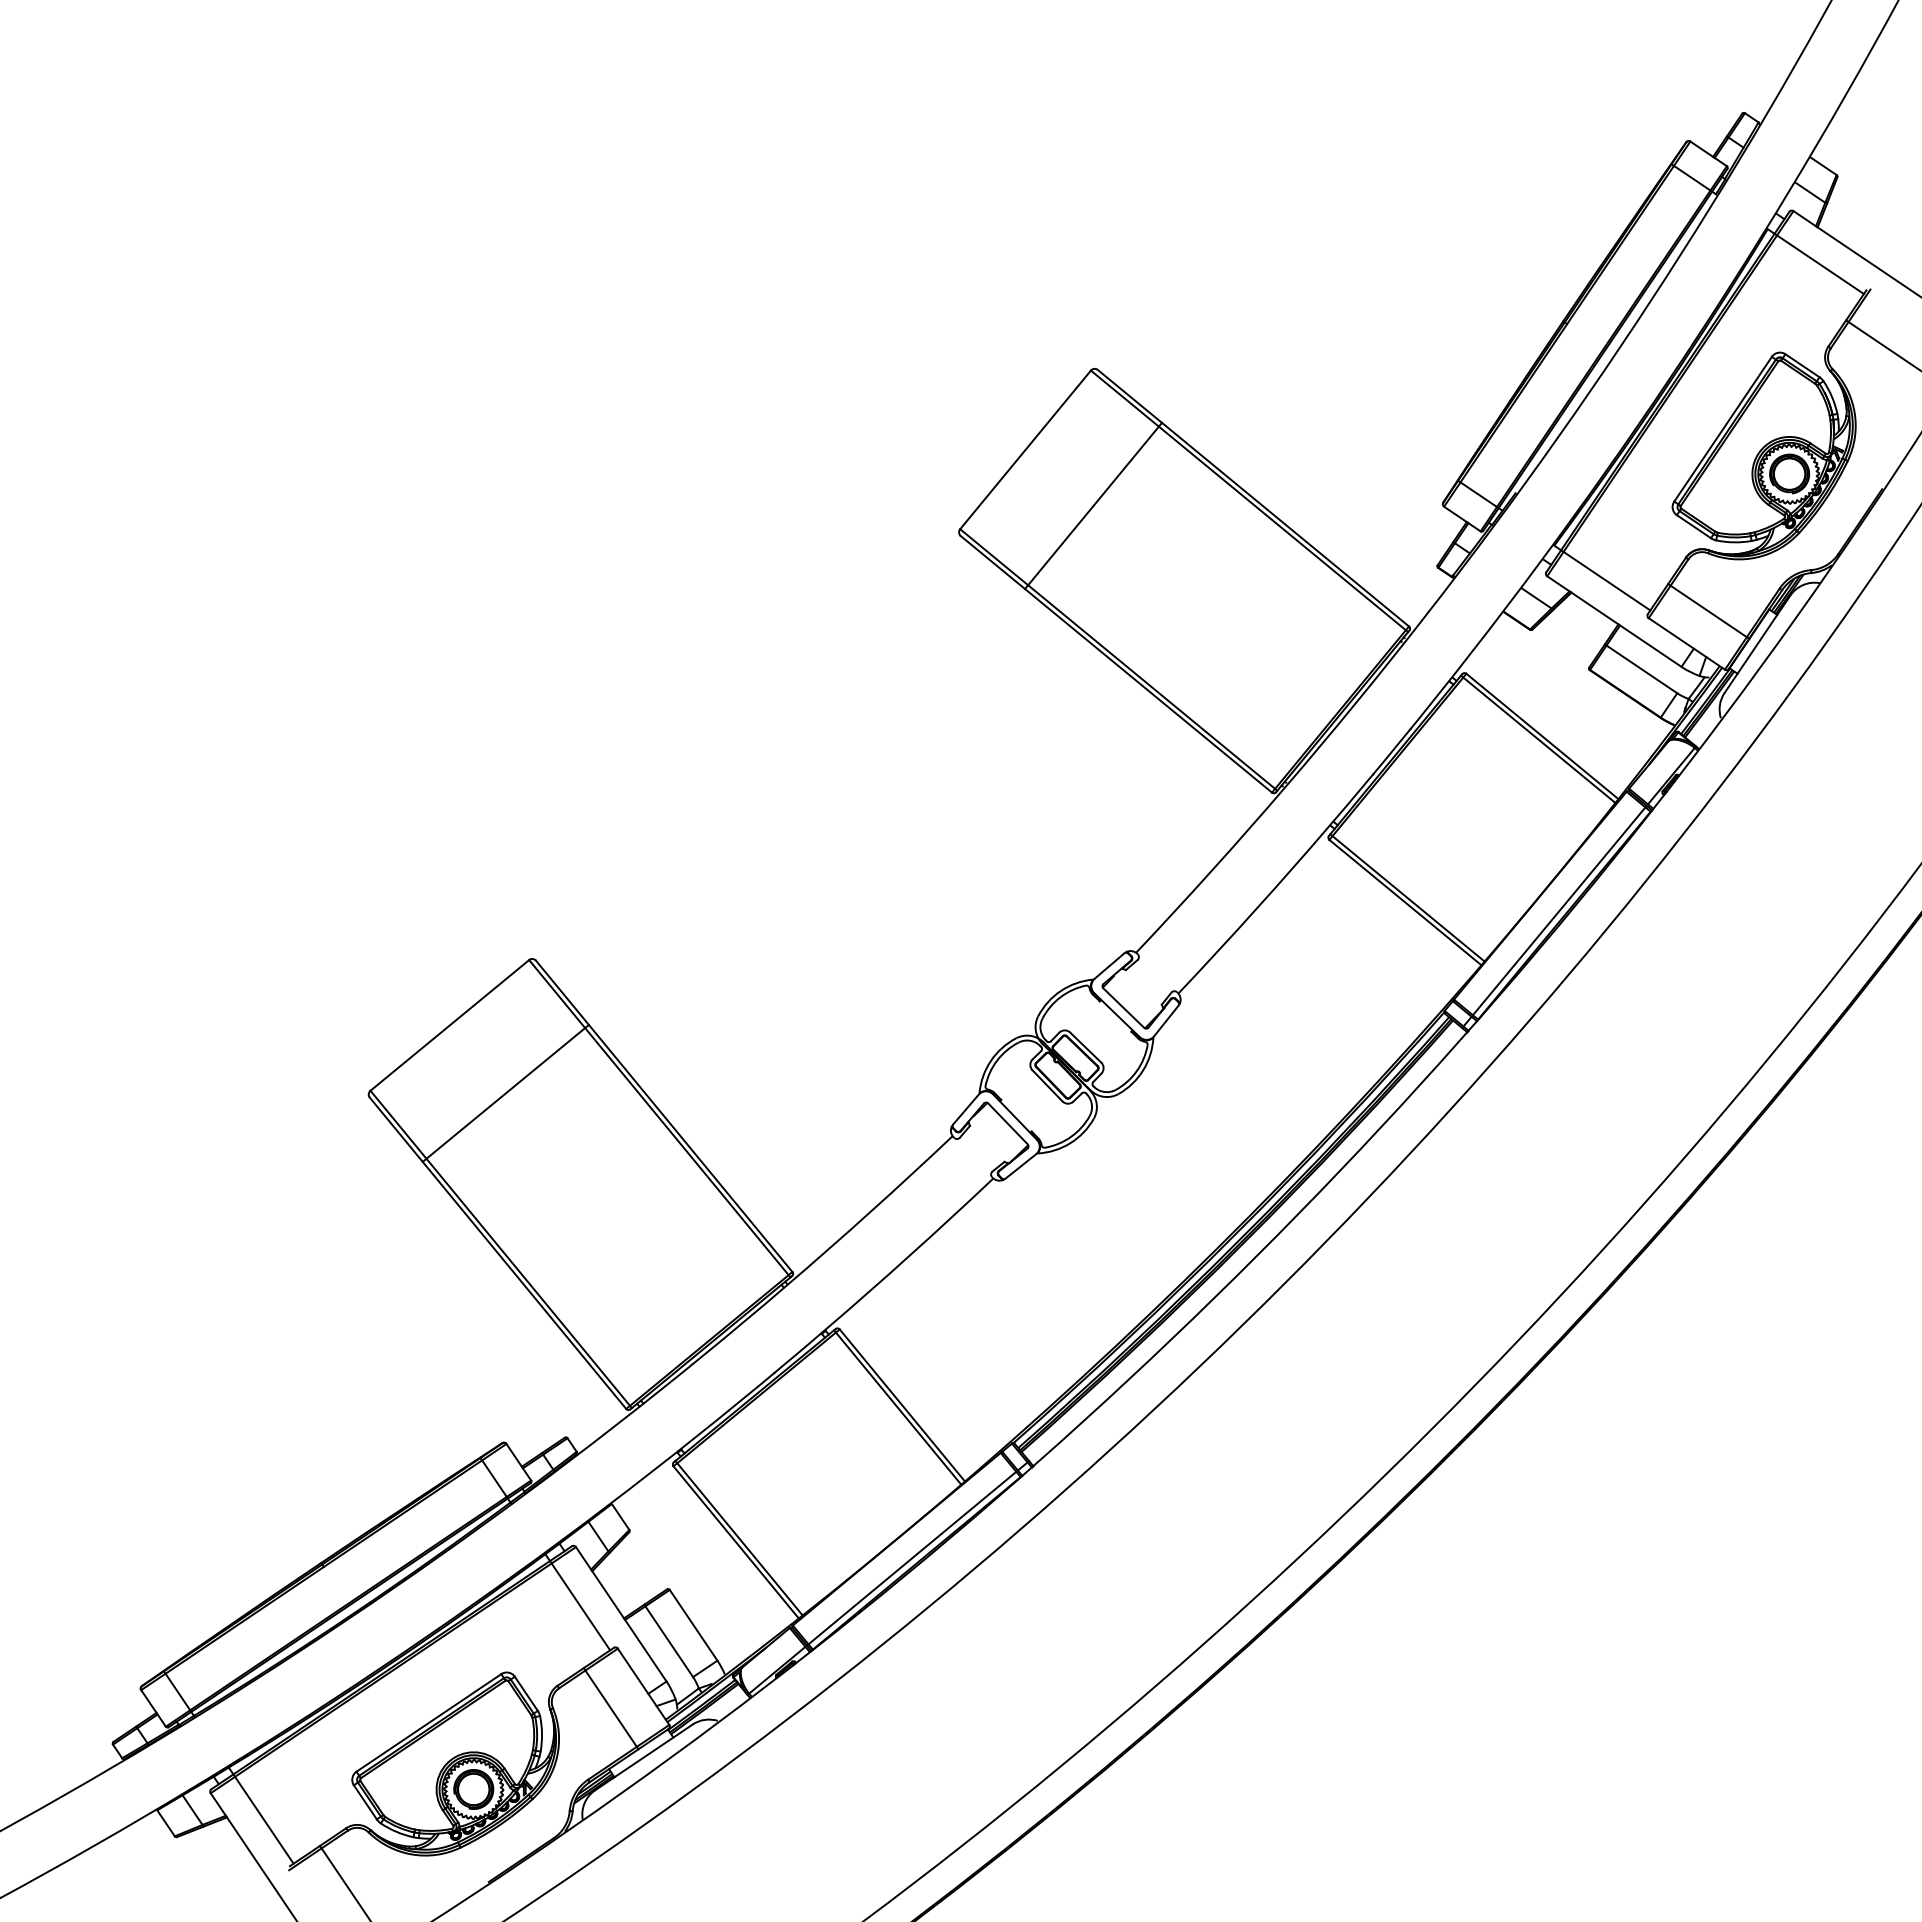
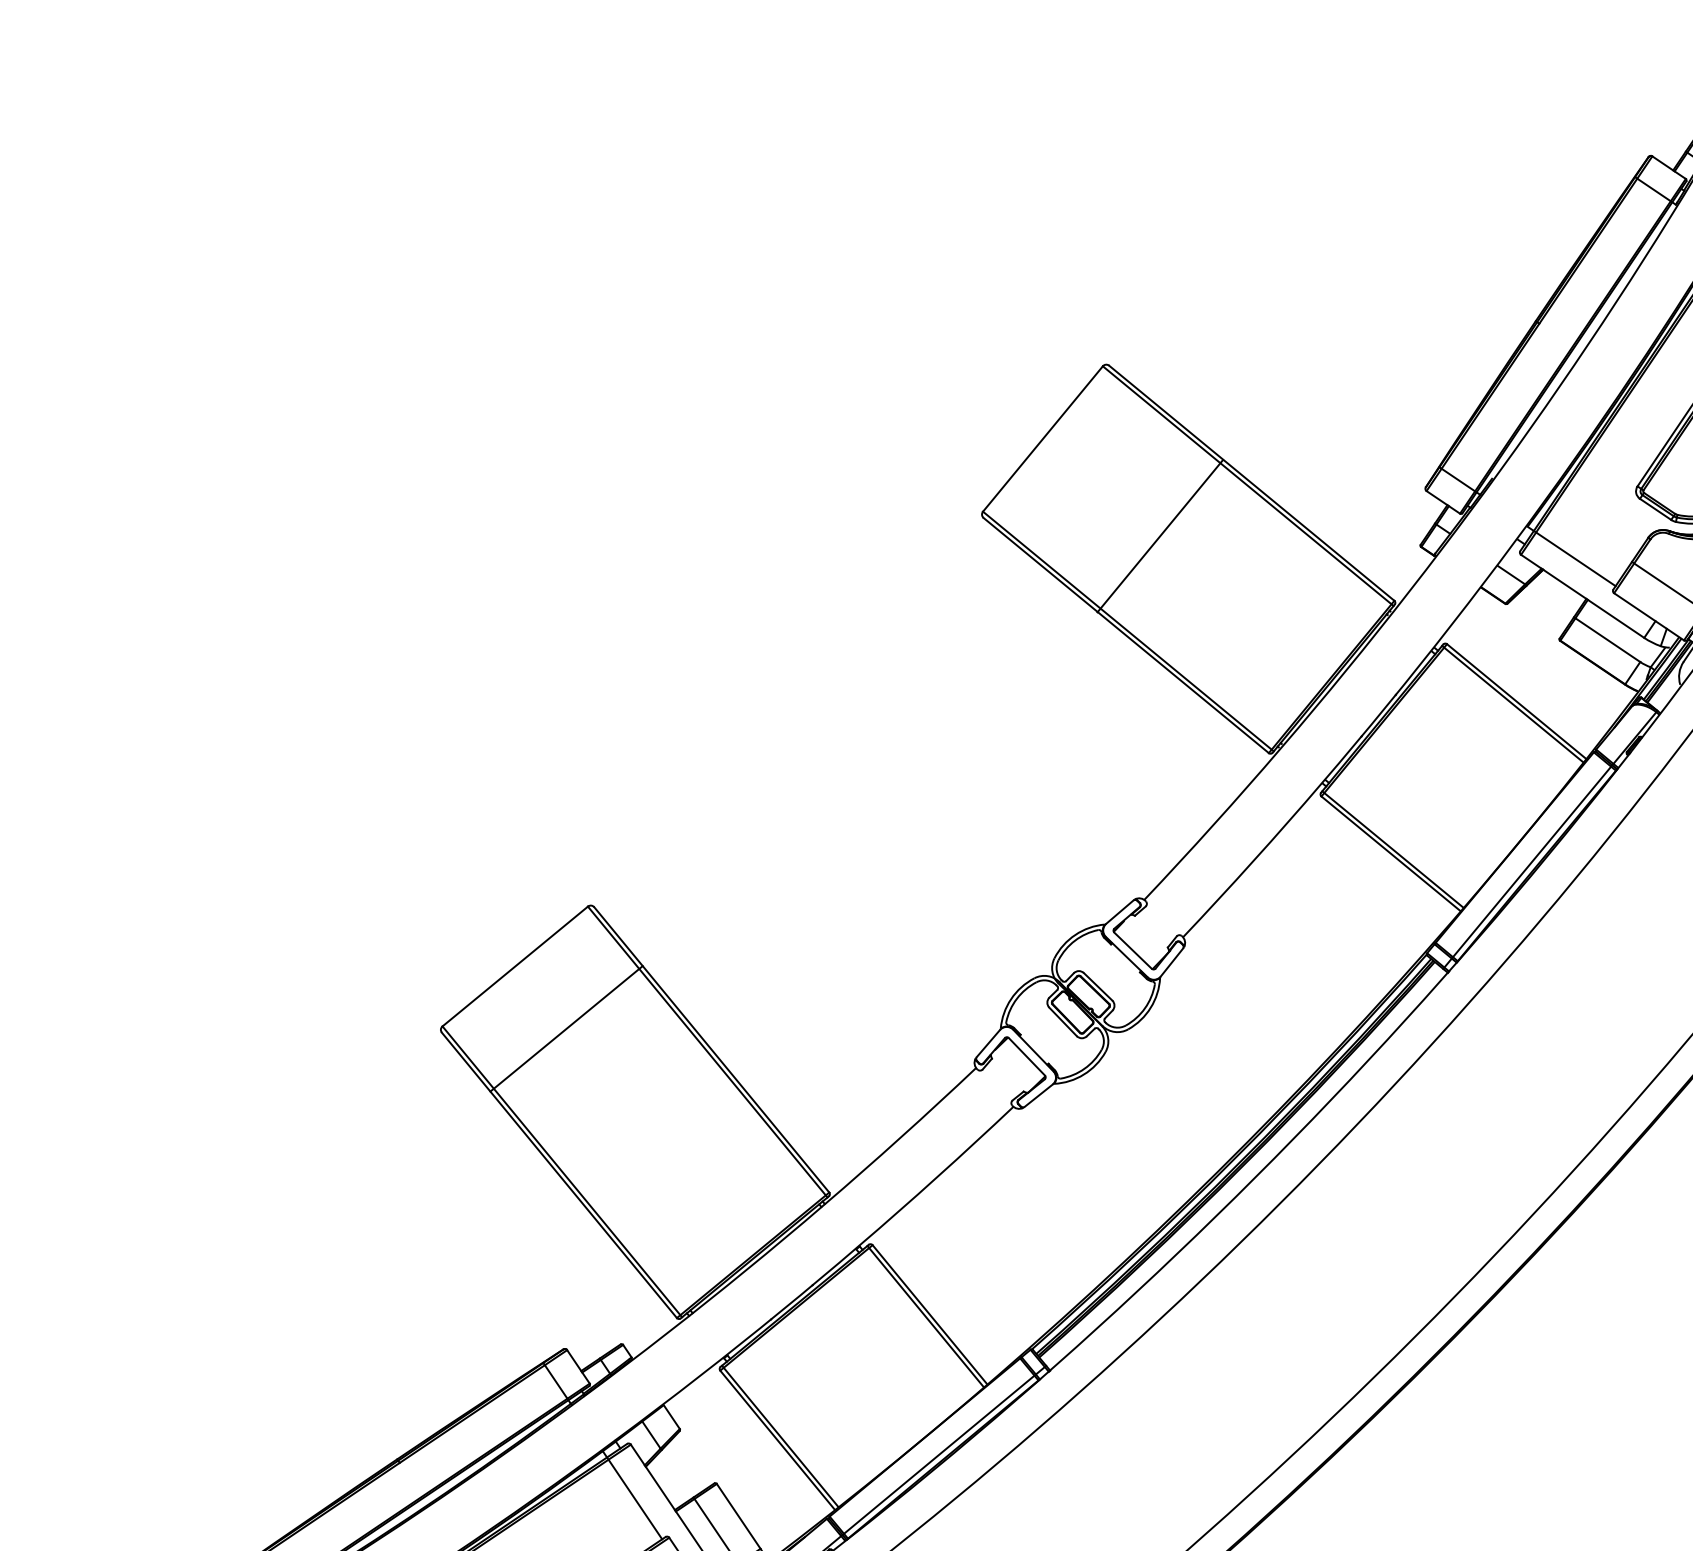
line: (1093, 505) -> (1160, 535), moved

